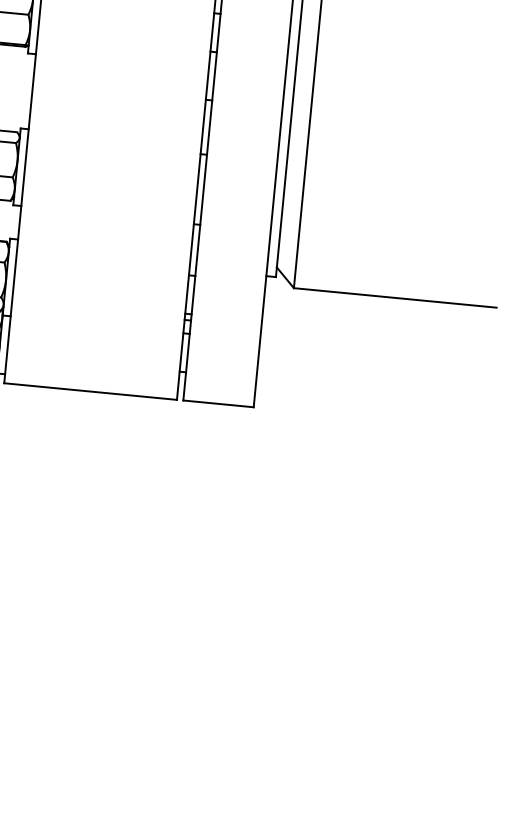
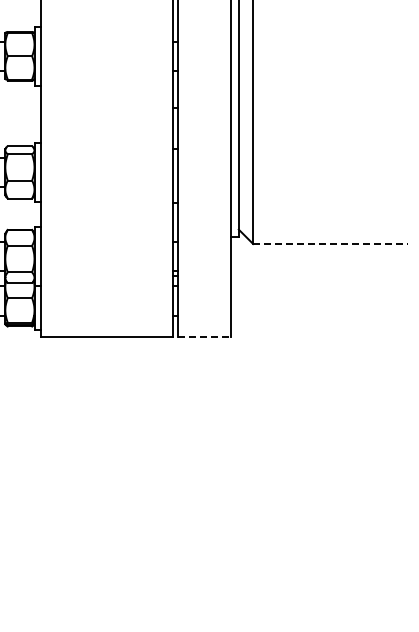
line: (396, 298) -> (331, 244), solid -> dashed
line: (218, 404) -> (204, 337), solid -> dashed

